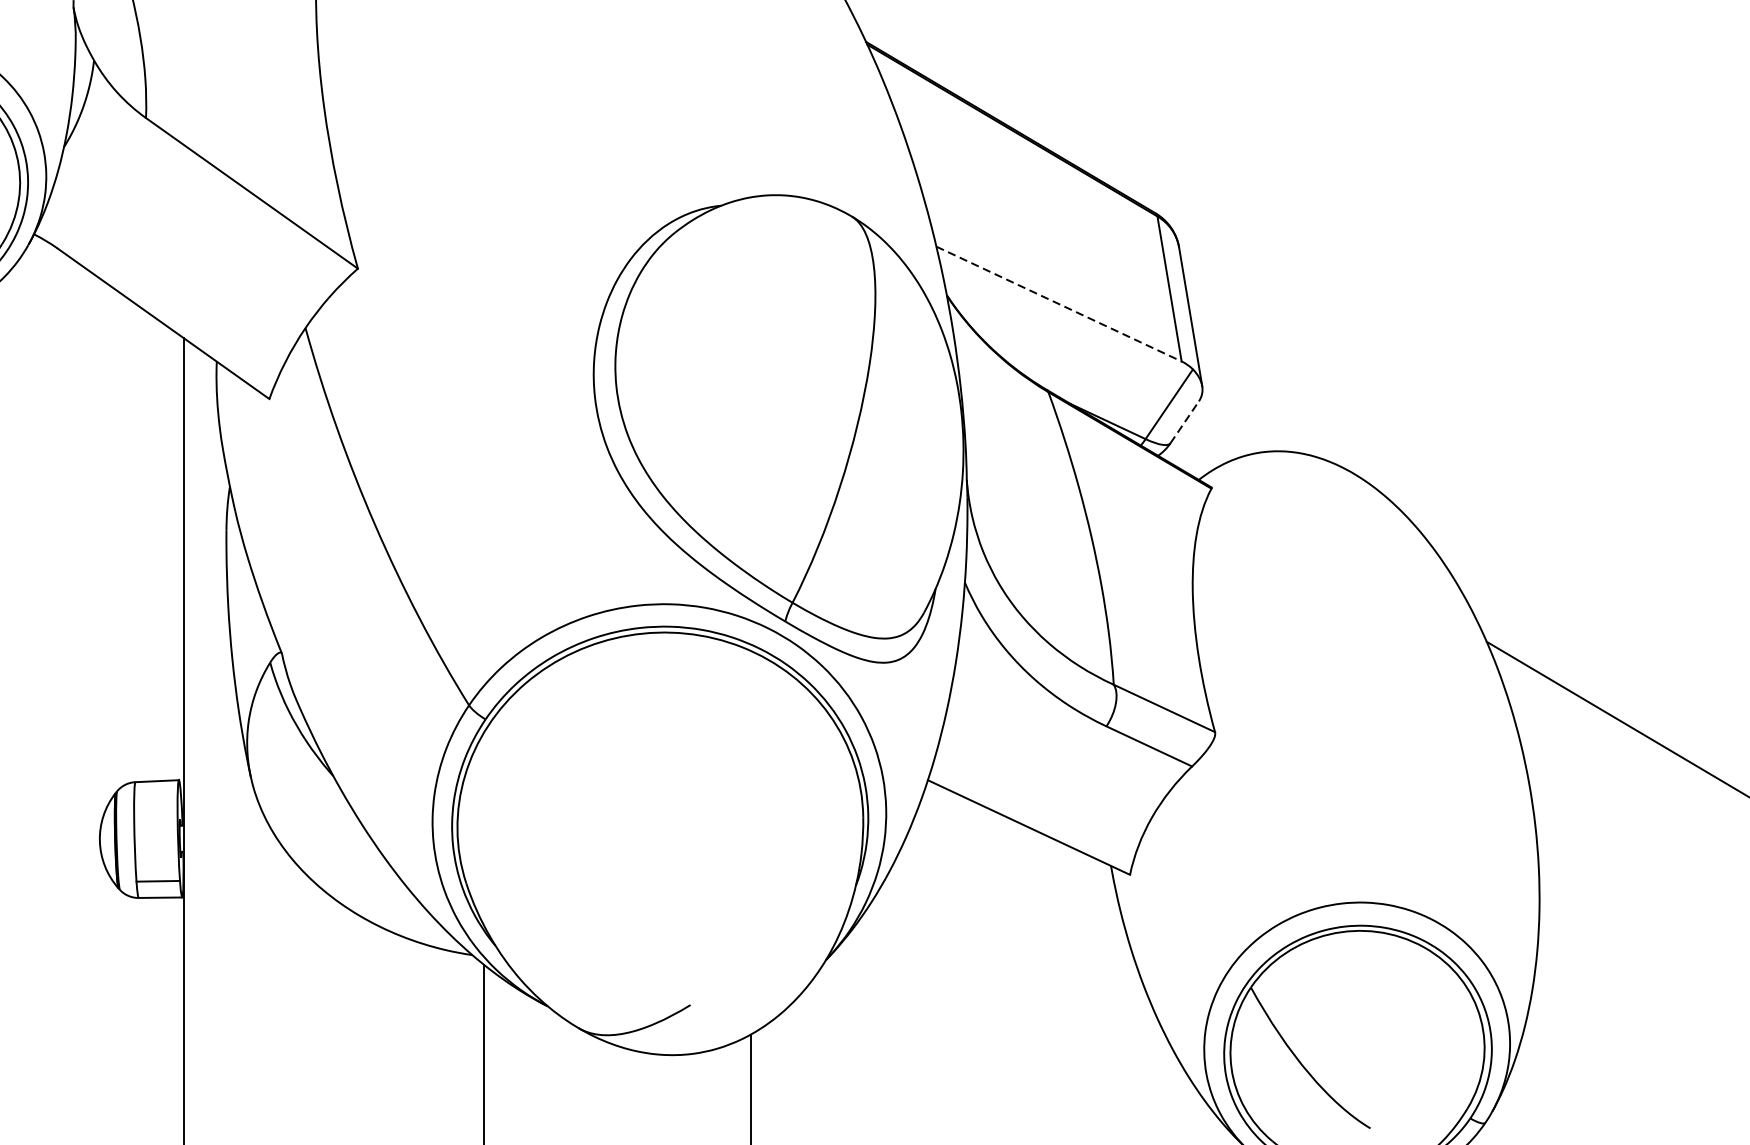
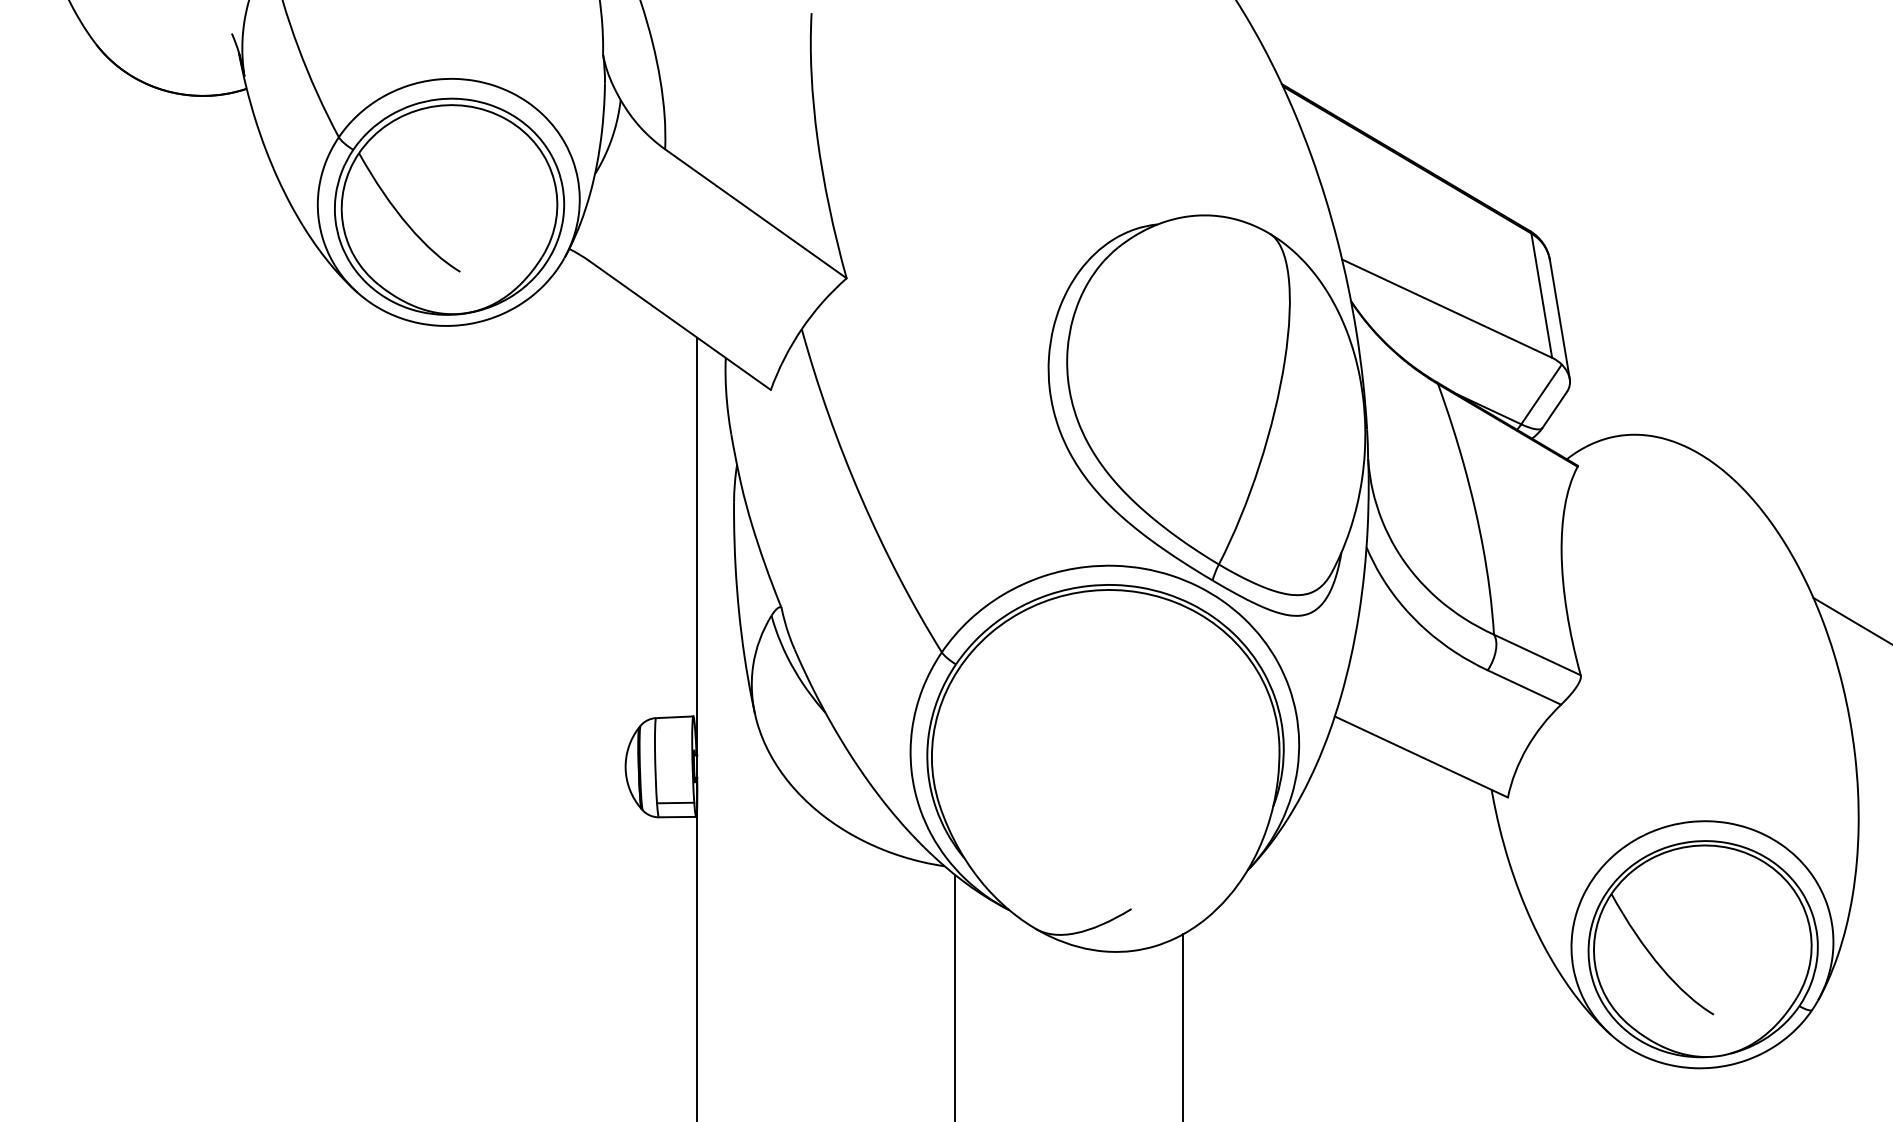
line: (1059, 303) -> (1447, 308), dashed -> solid
line: (1184, 421) -> (1554, 409), dashed -> solid

